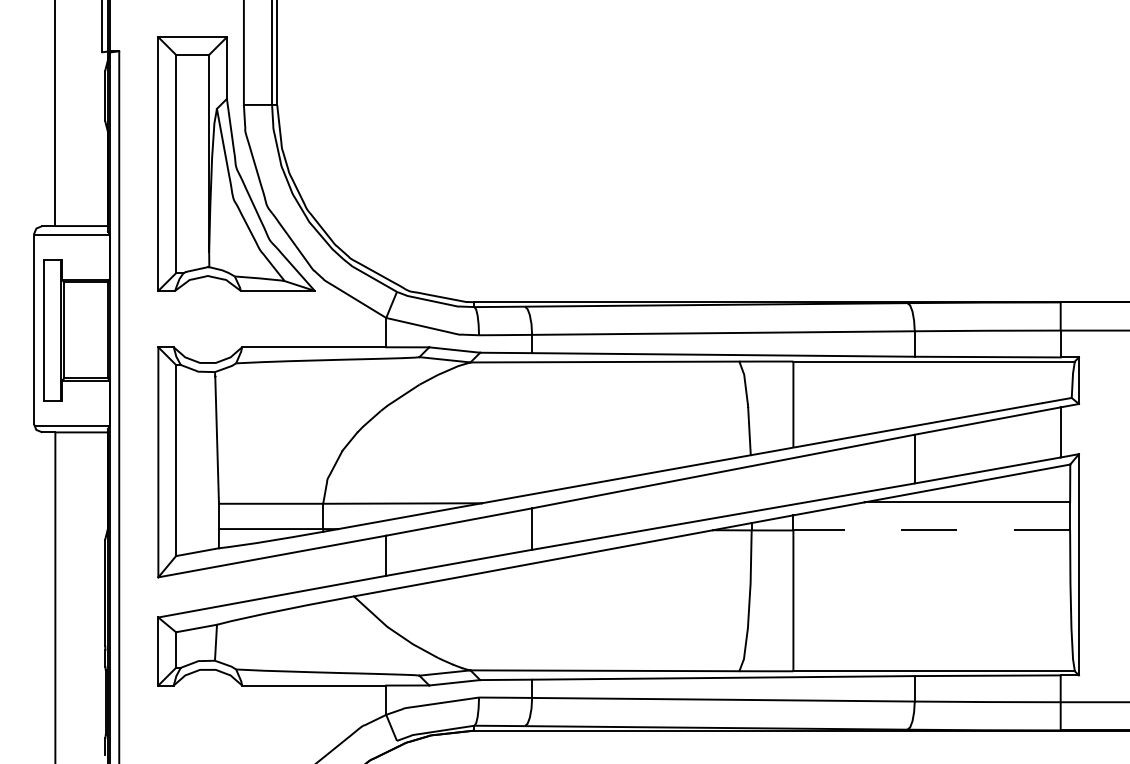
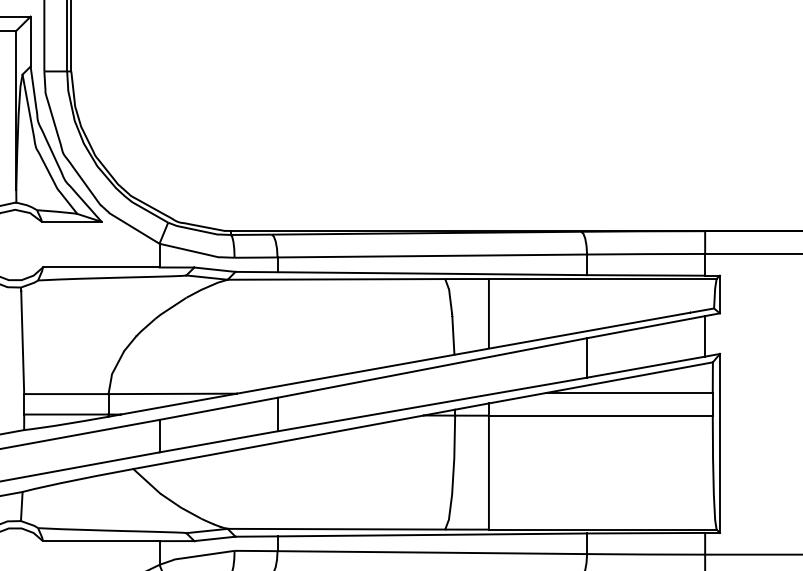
line: (931, 530) -> (600, 415), dashed -> solid

